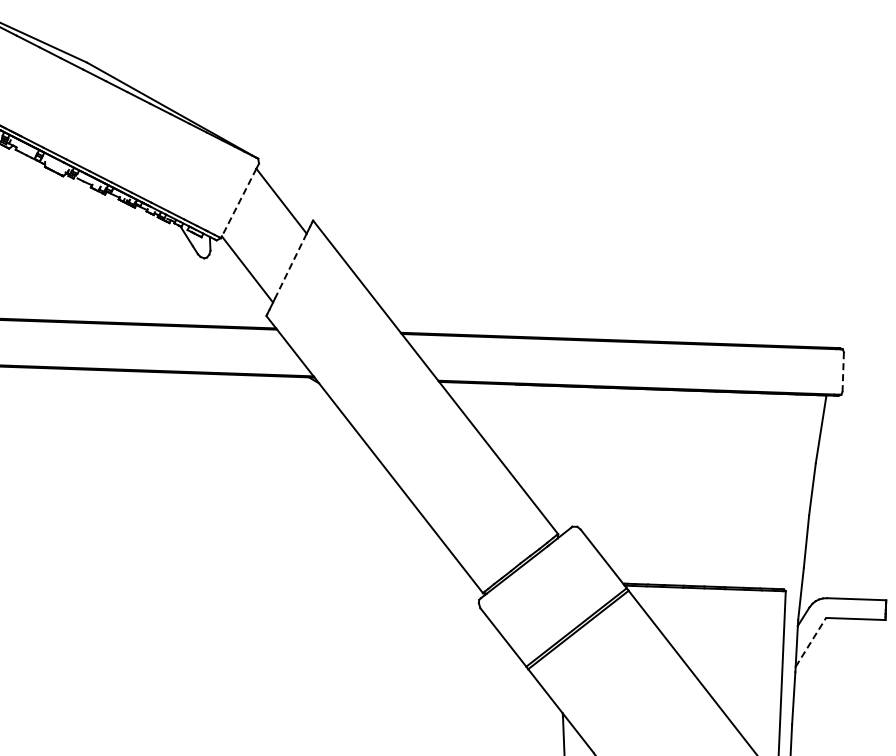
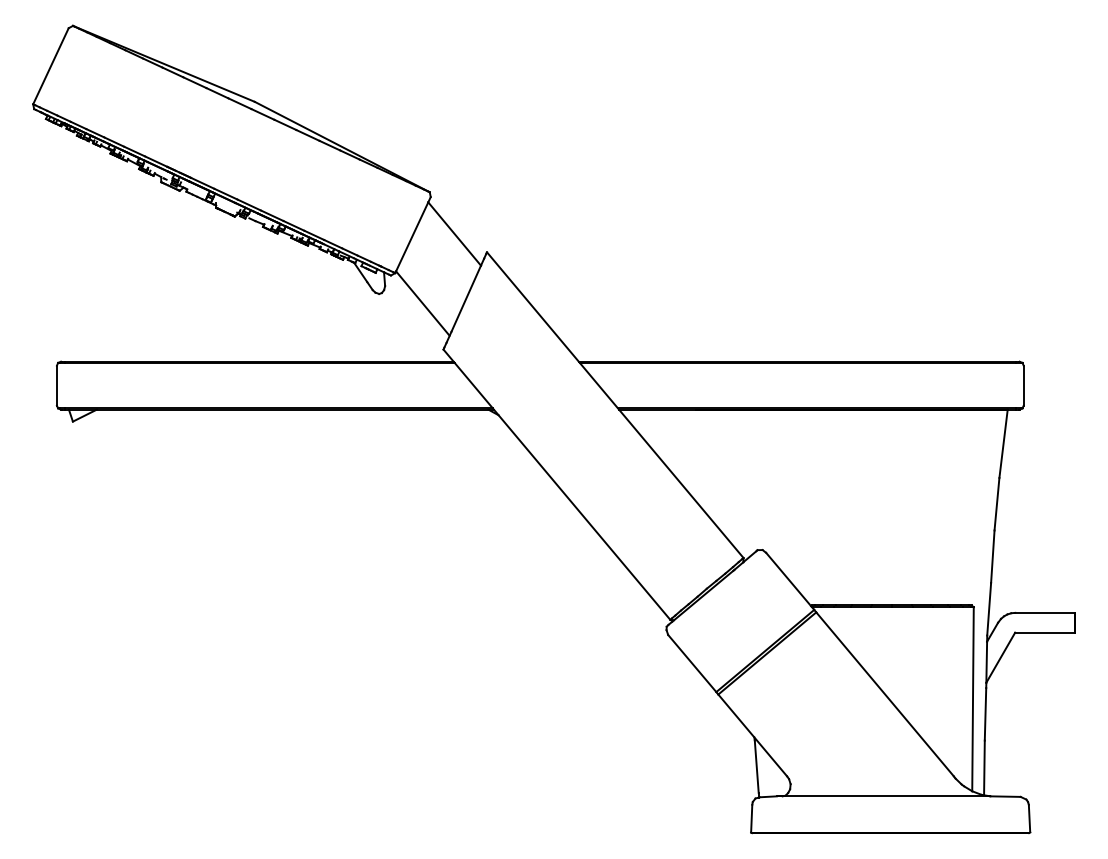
line: (239, 203) -> (412, 237), dashed -> solid
line: (291, 266) -> (466, 299), dashed -> solid
line: (843, 371) -> (1023, 385), dashed -> solid
line: (810, 642) -> (1000, 657), dashed -> solid

